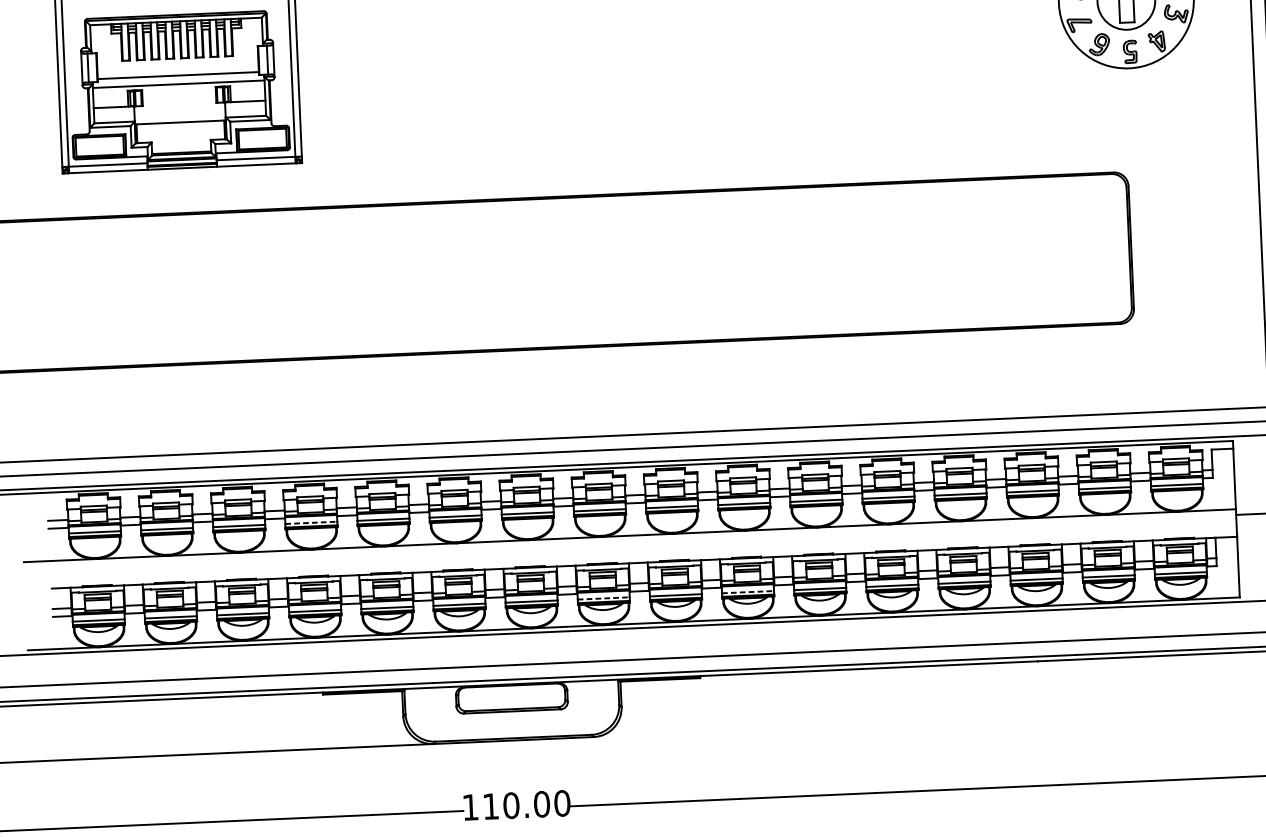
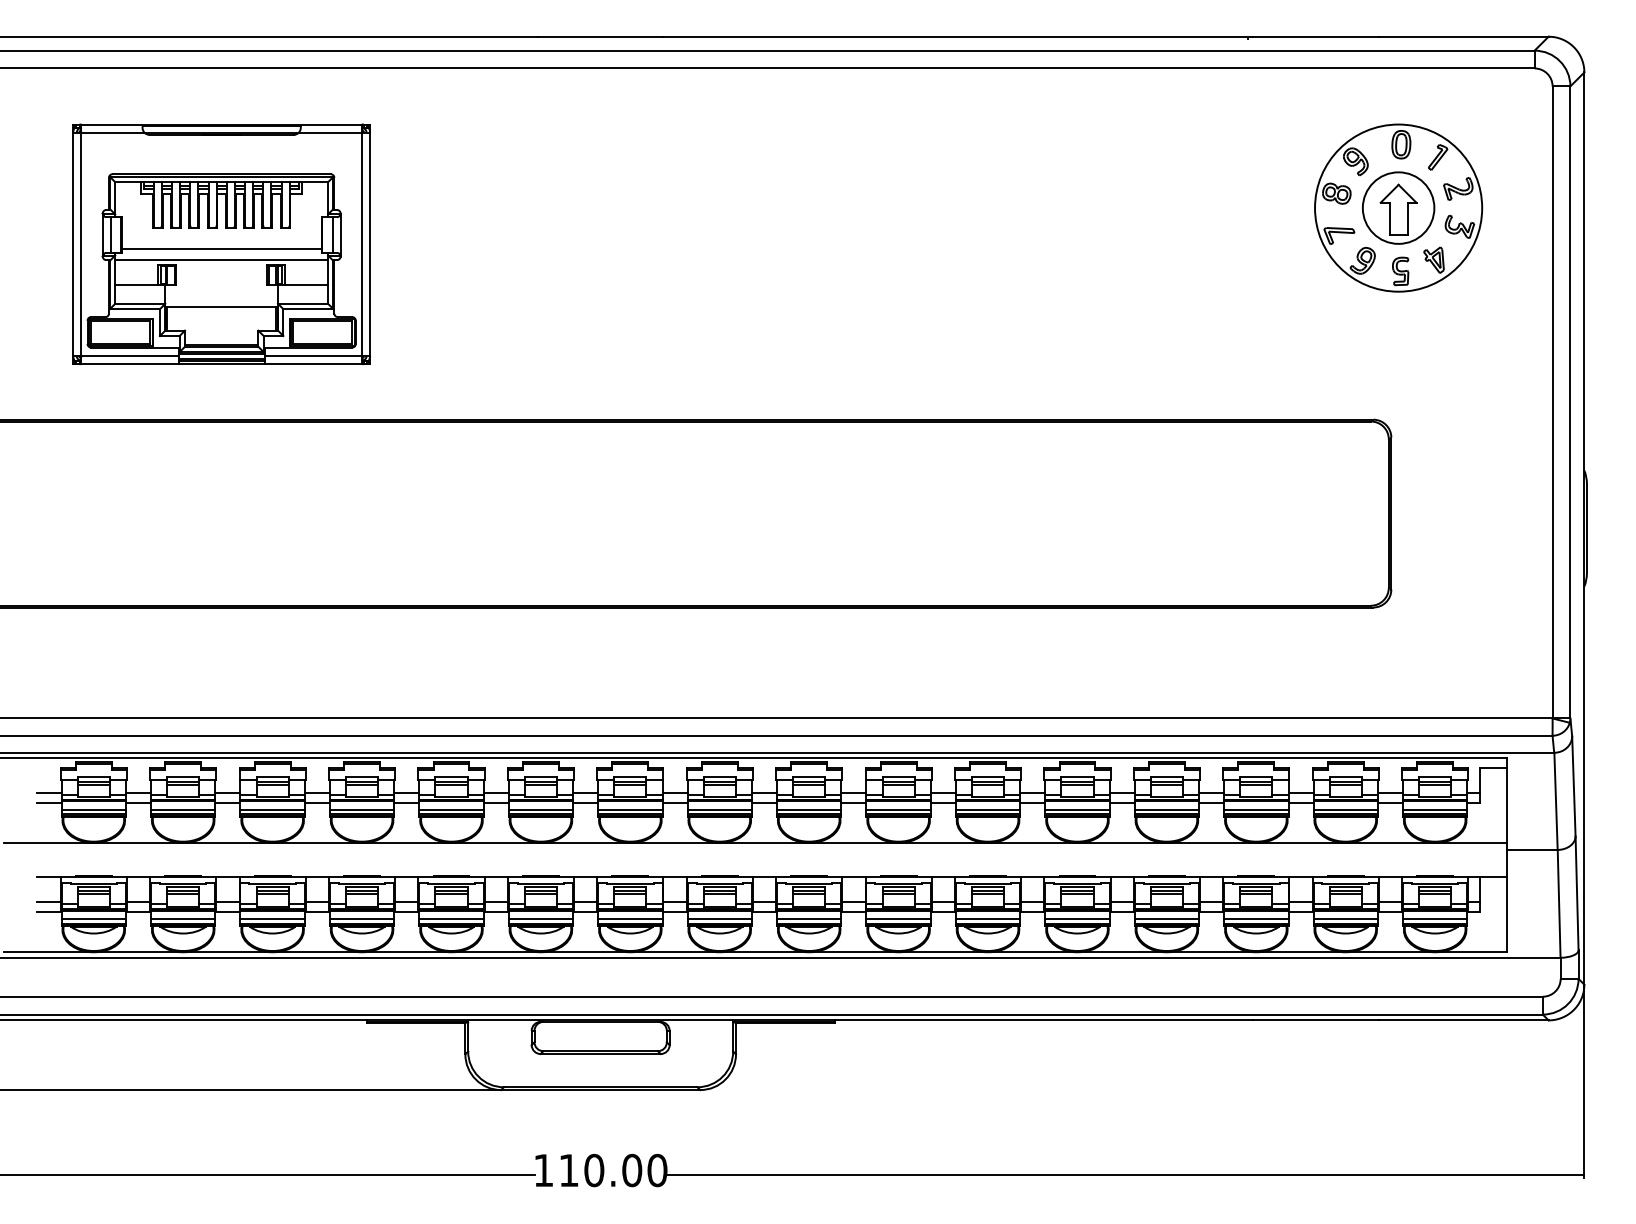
line: (311, 522) -> (362, 809), dashed -> solid
line: (748, 592) -> (899, 919), dashed -> solid
line: (604, 598) -> (720, 919), dashed -> solid

